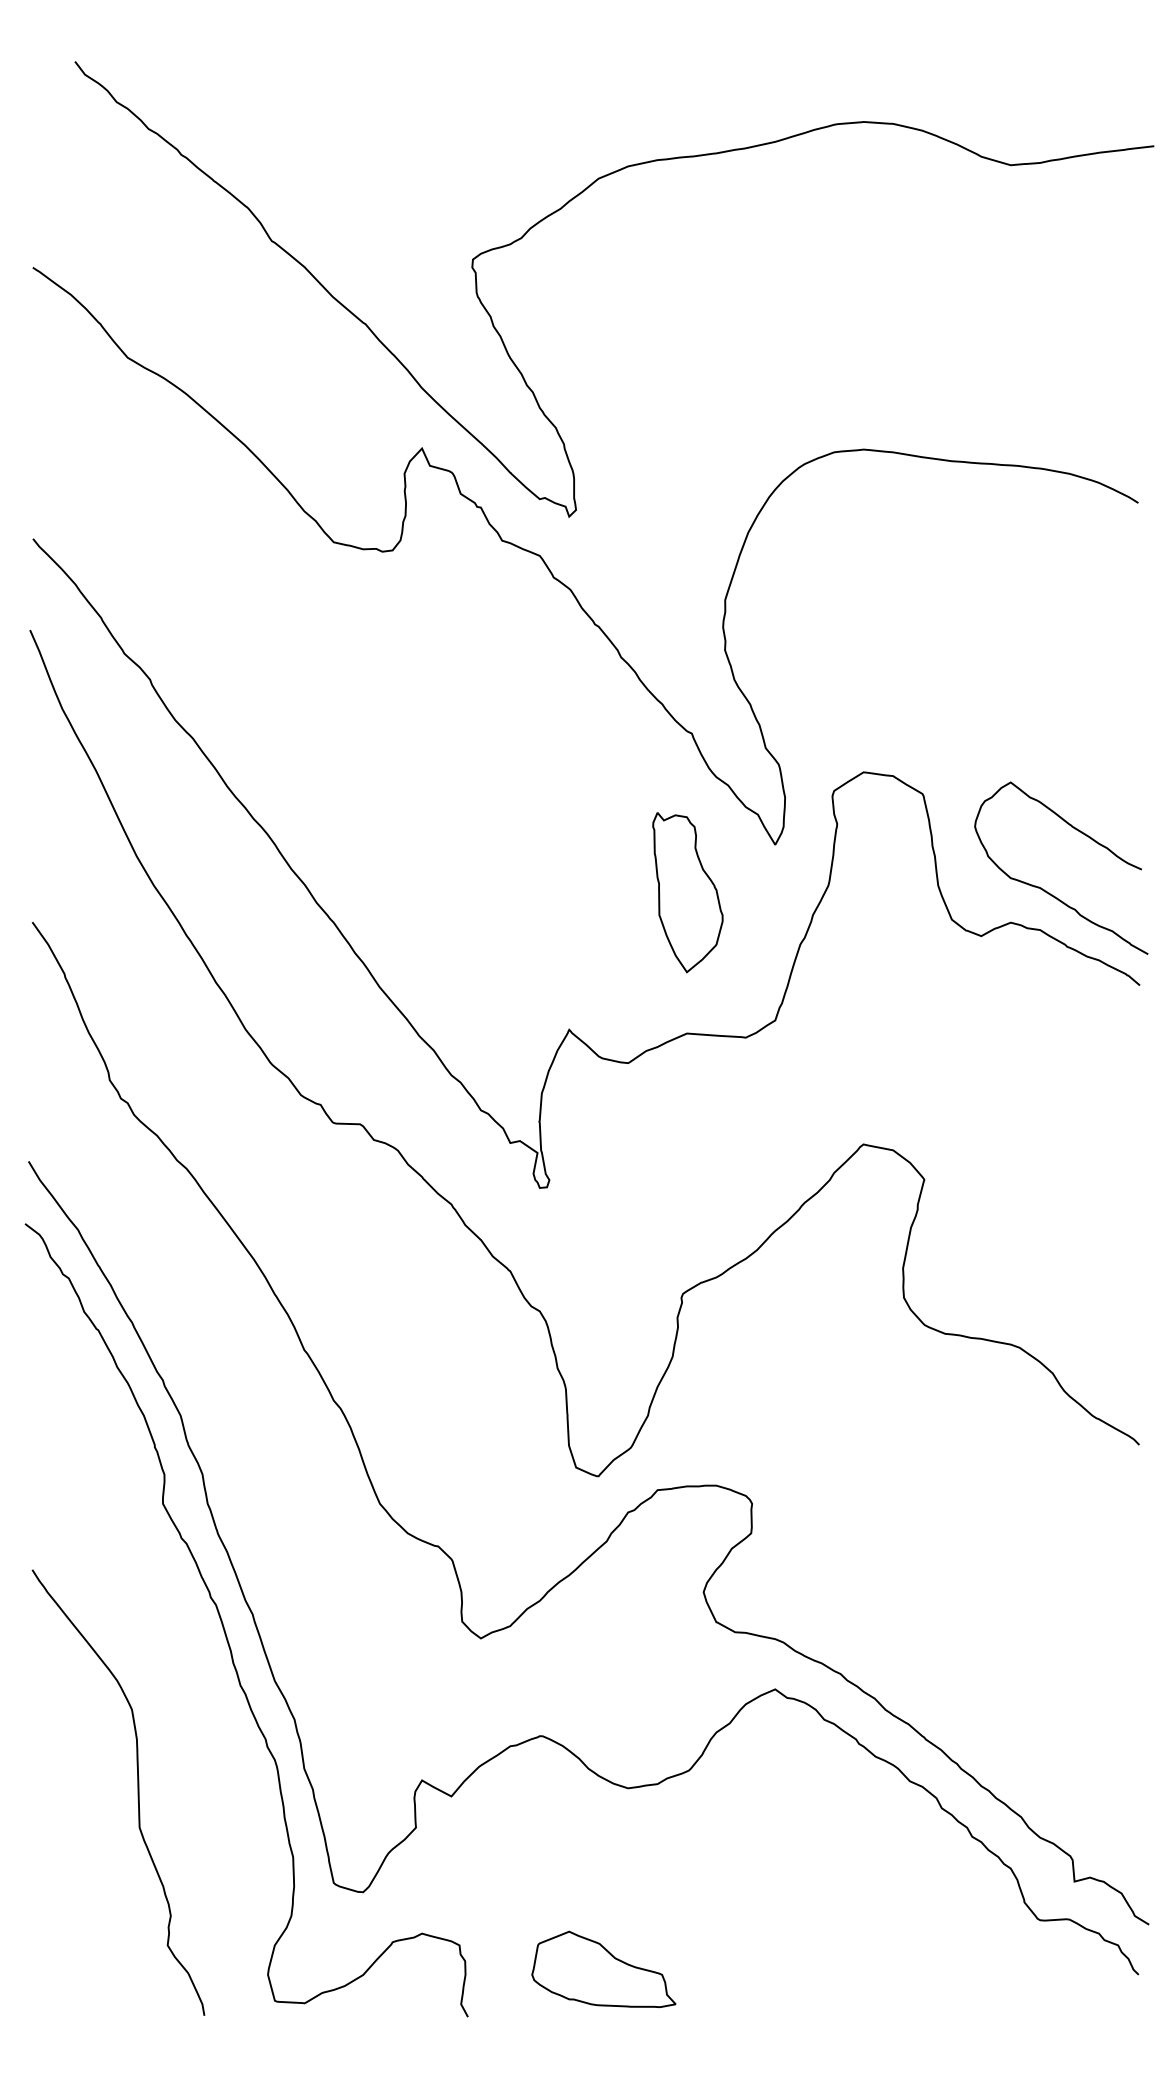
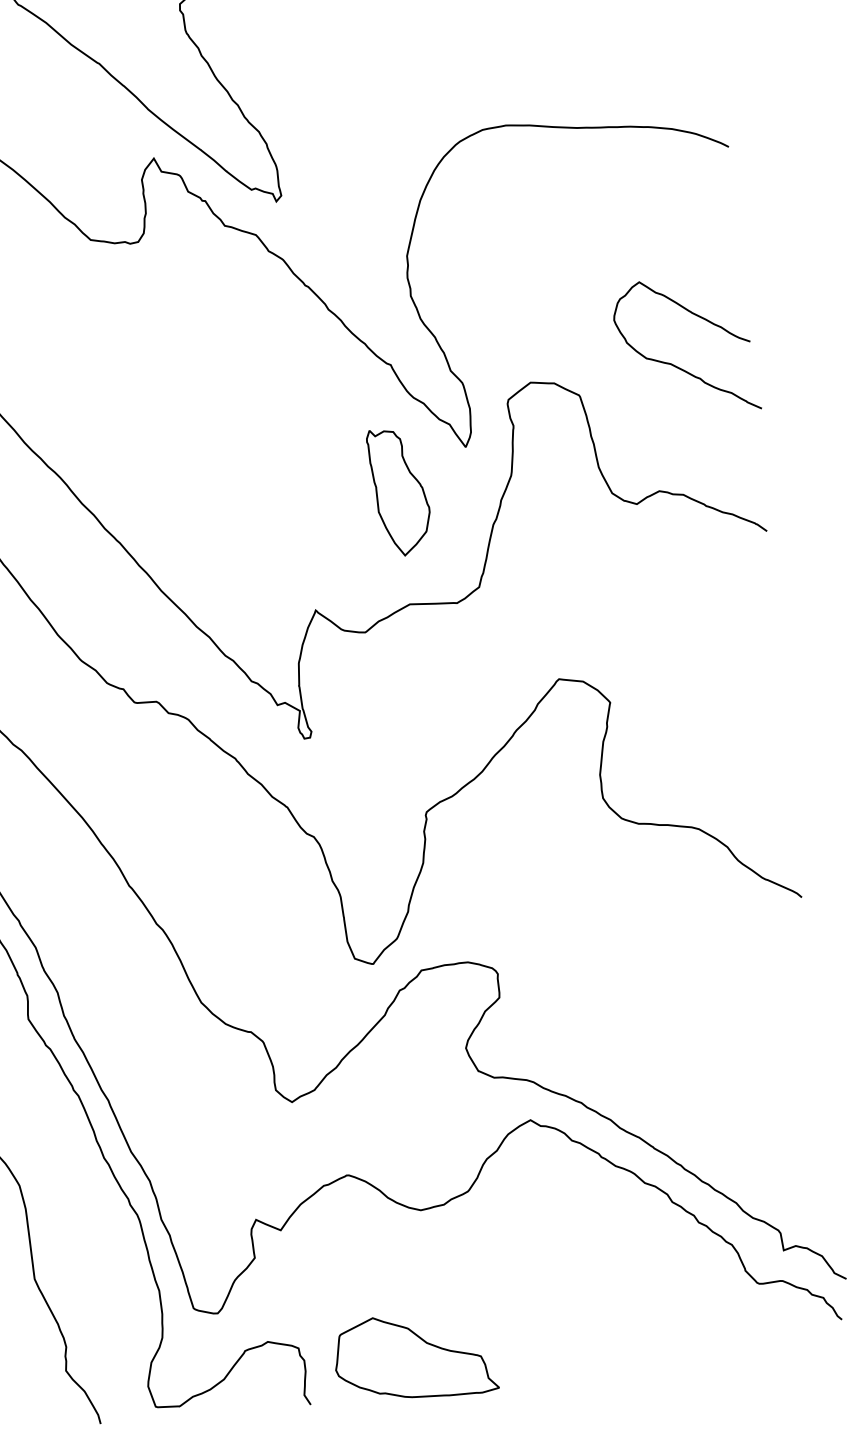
curve: (1046, 890) -> (676, 365), moved
part: (603, 1968) -> (415, 1355), size x1.4

